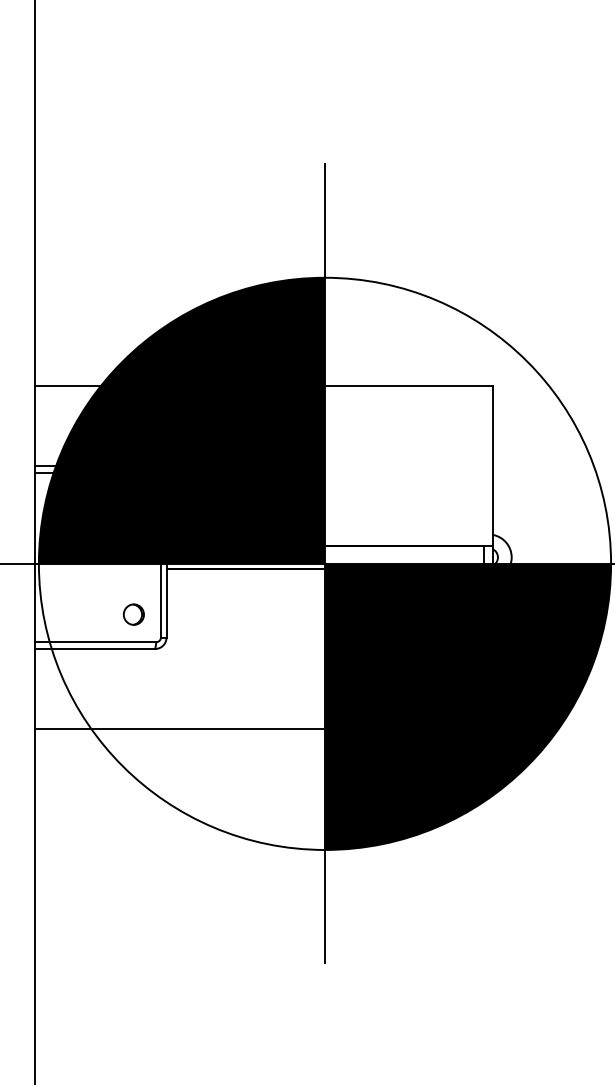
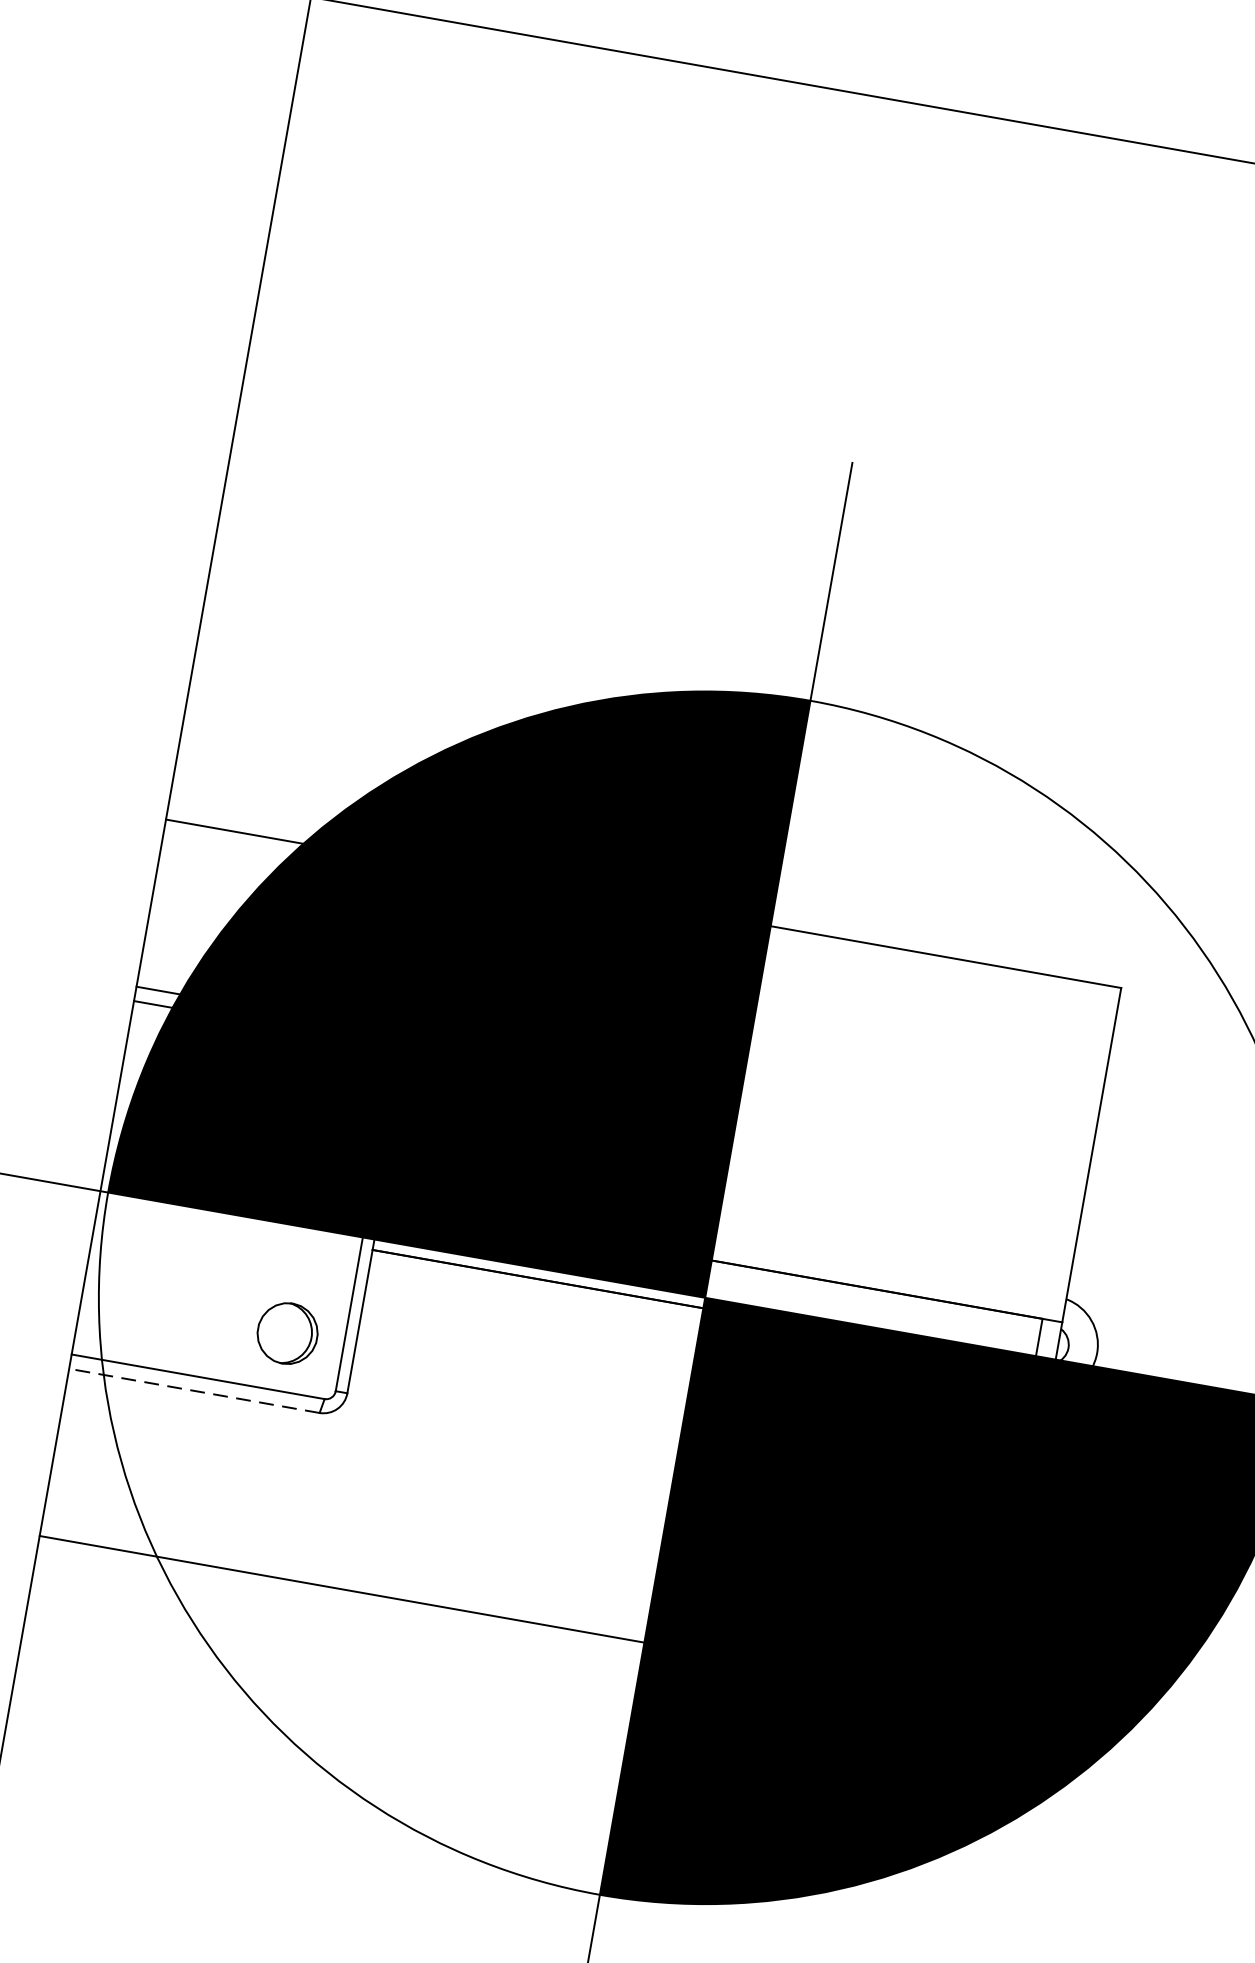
part: (133, 614) -> (286, 1333), size x1.4
line: (94, 648) -> (193, 1389), solid -> dashed

